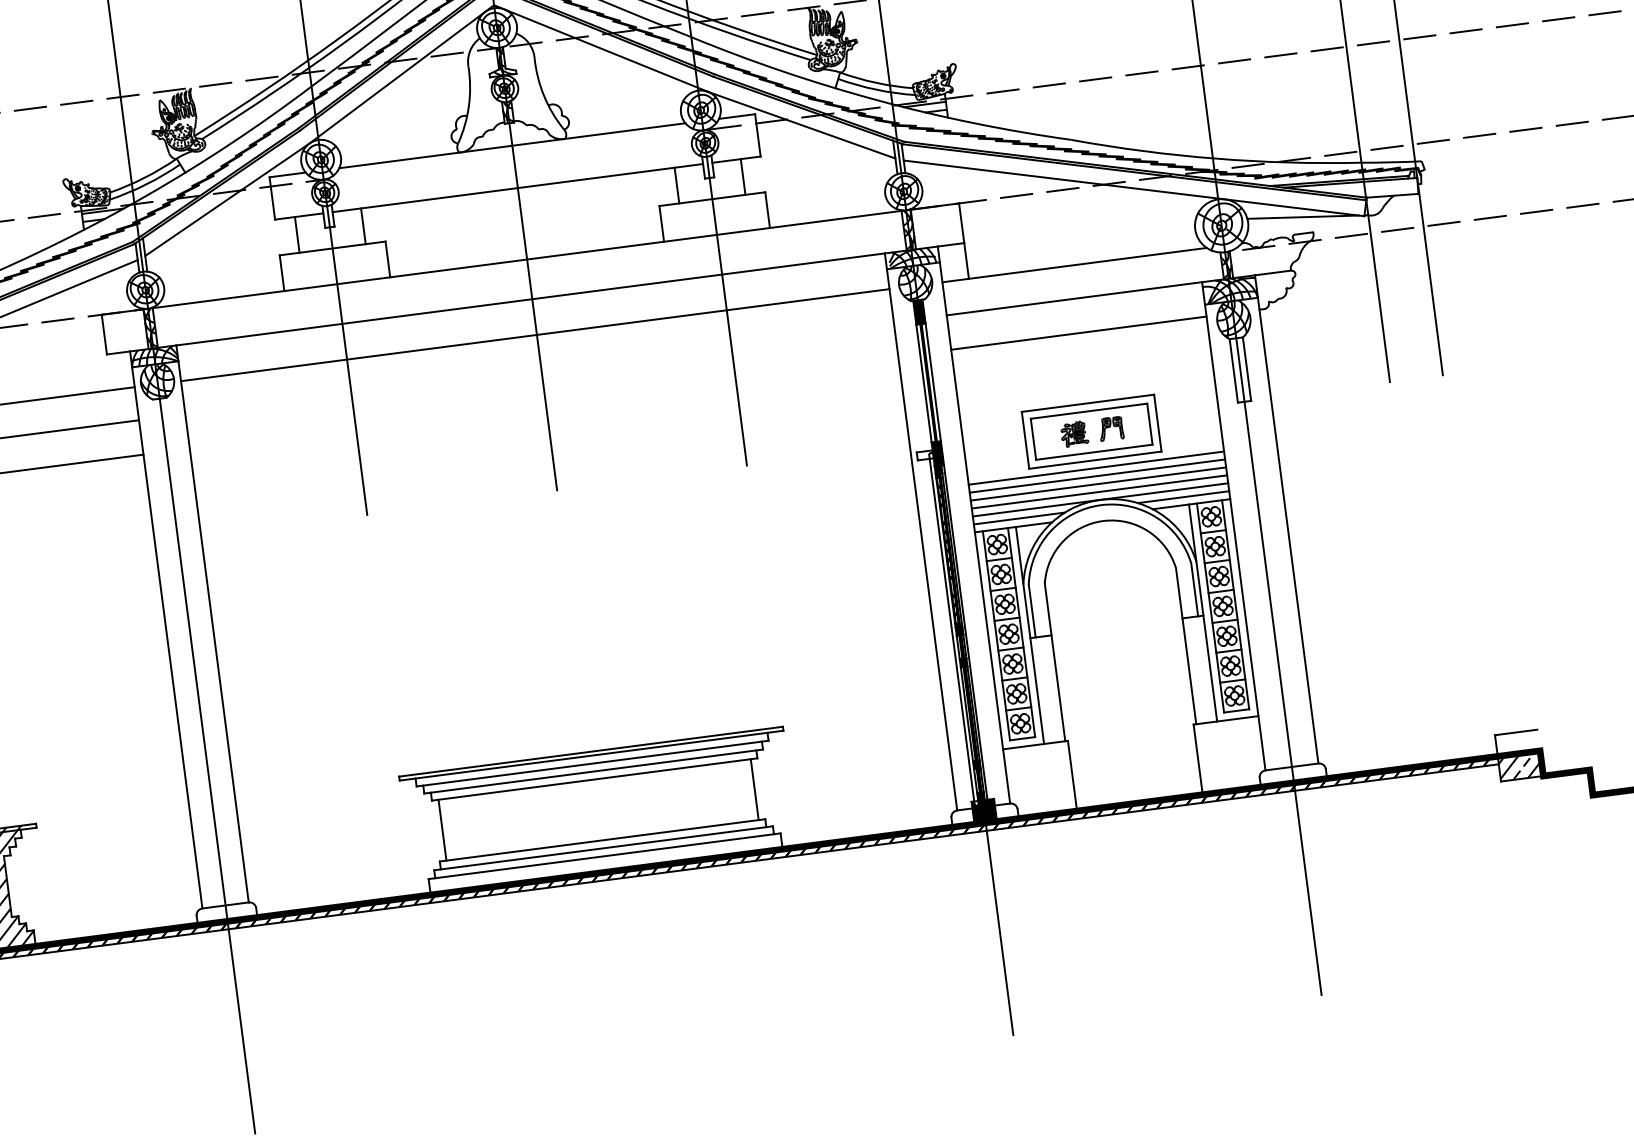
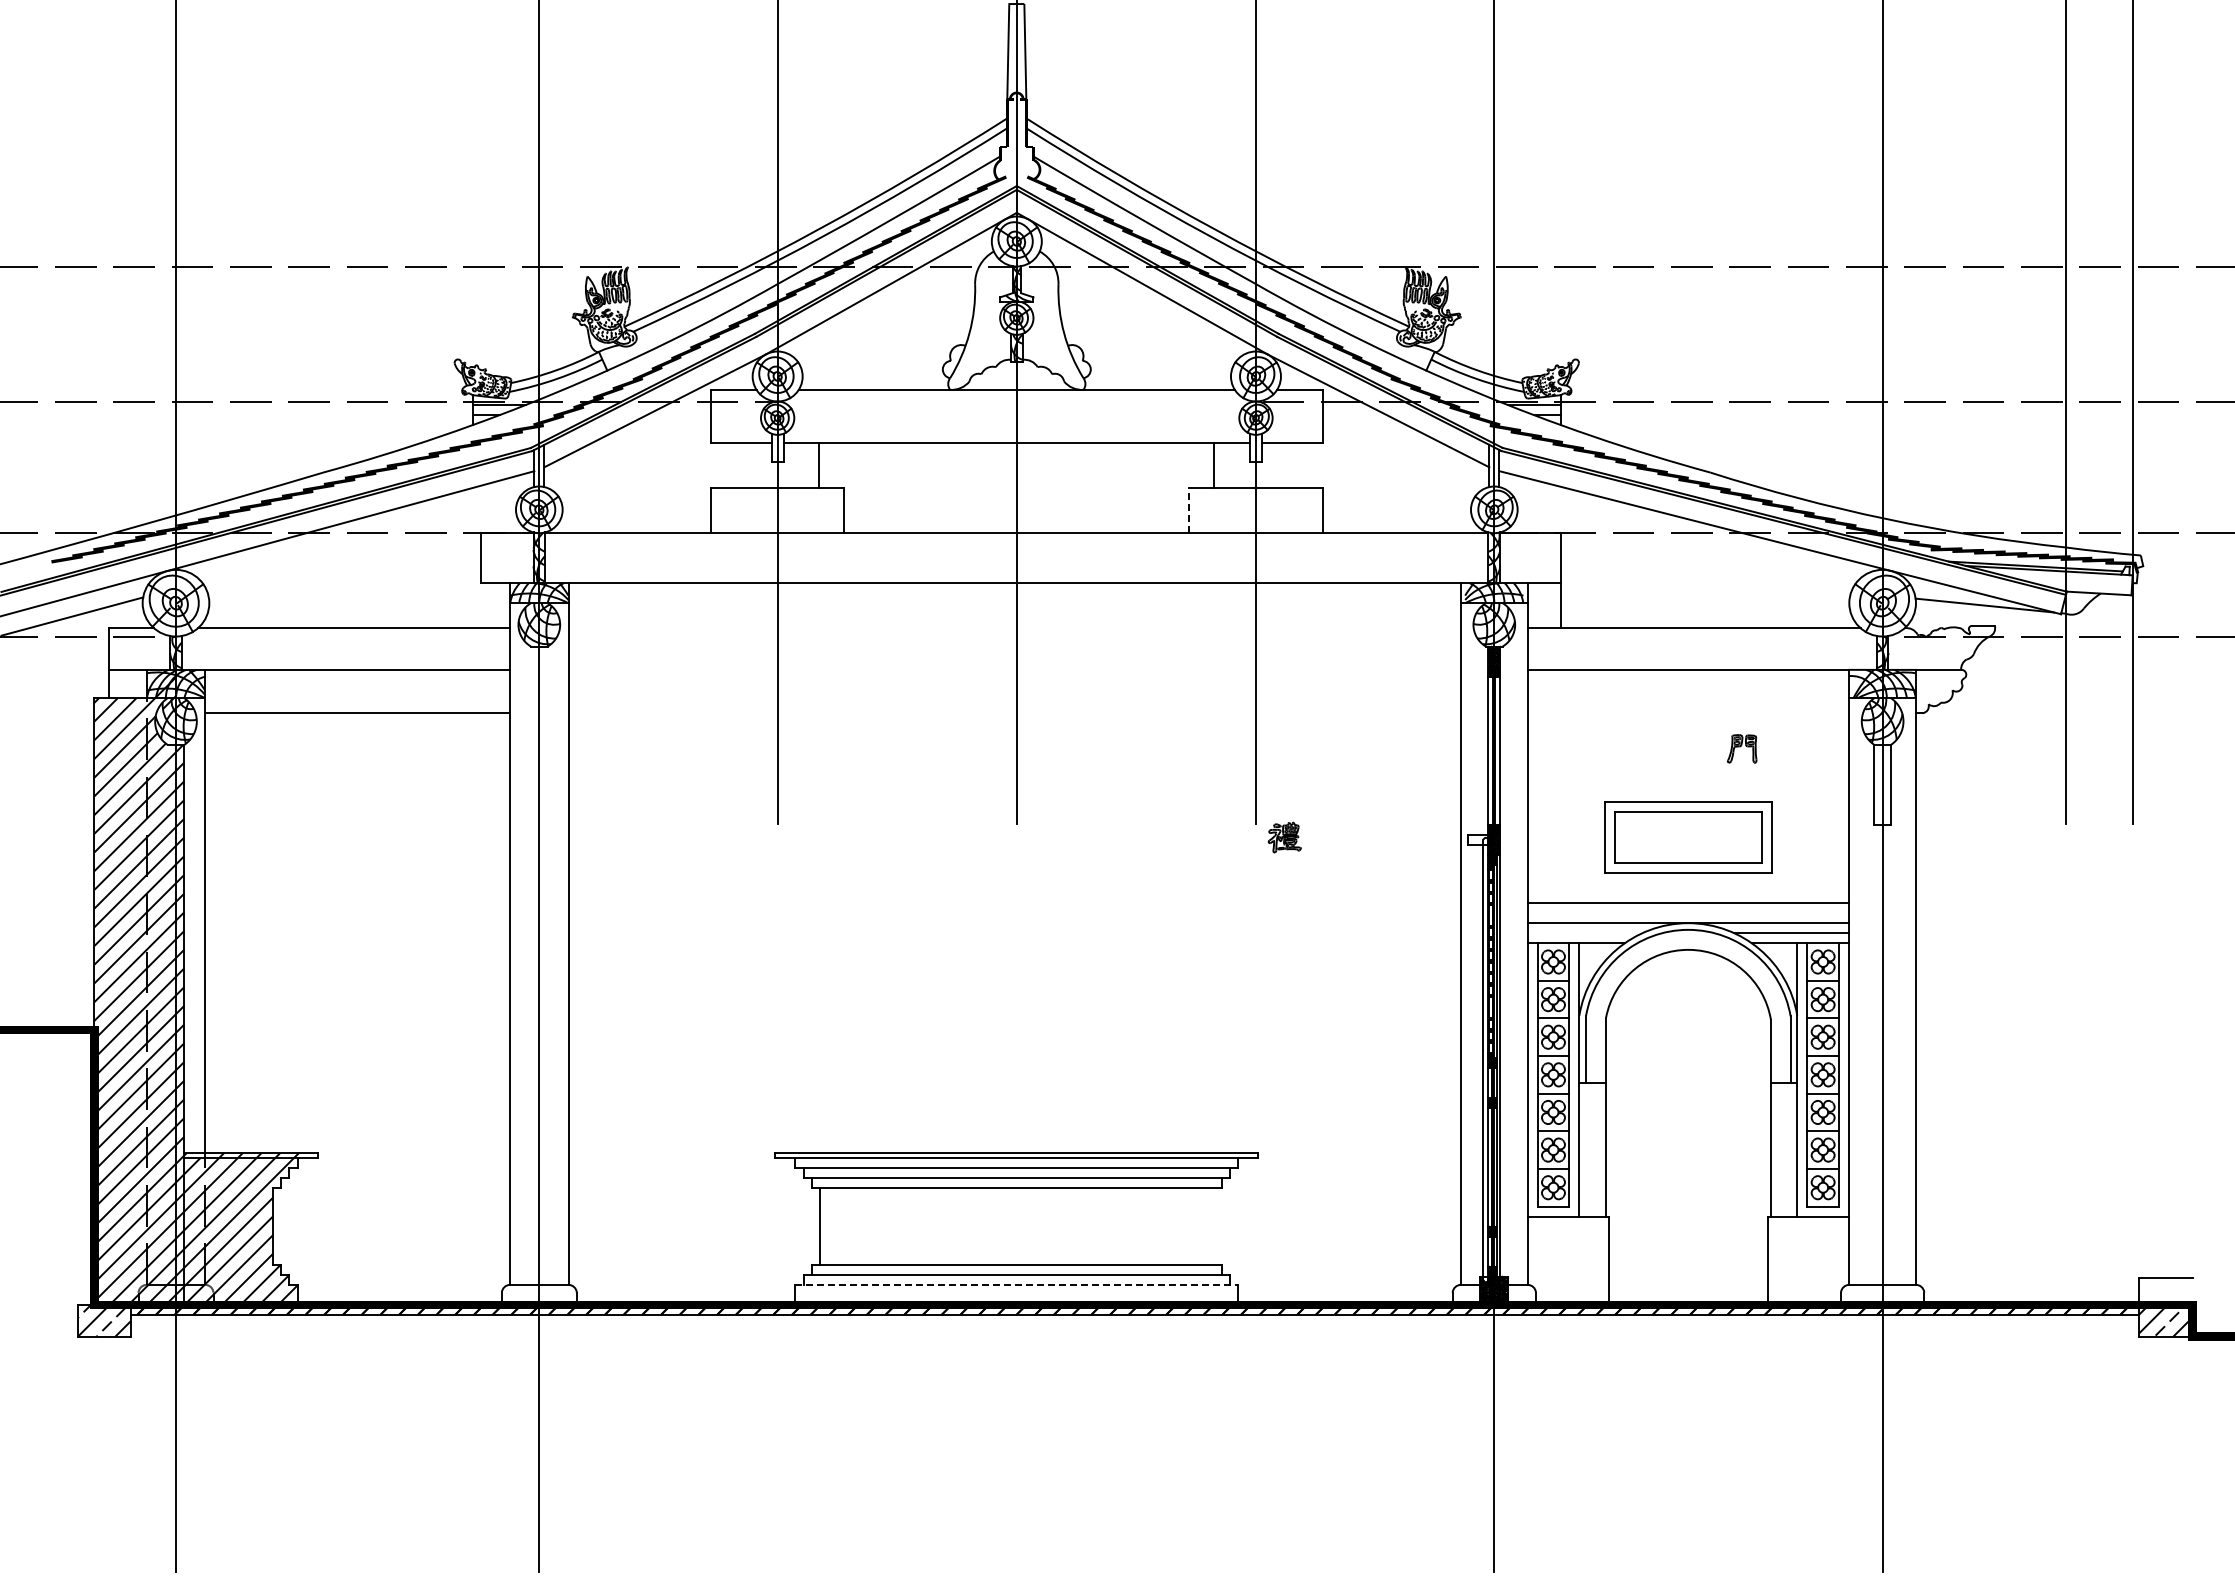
line: (742, 176) -> (1297, 465), removed
line: (661, 223) -> (1189, 510), solid -> dashed
line: (296, 234) -> (735, 465), removed
line: (1078, 333) -> (1688, 713), removed
line: (535, 335) -> (1014, 628), removed
part: (1111, 428) -> (1742, 748), moved
part: (1074, 434) -> (1284, 837), moved
line: (1096, 468) -> (1688, 883), removed
line: (1097, 476) -> (1688, 893), removed
line: (1099, 492) -> (1688, 913), removed
line: (1019, 518) -> (1584, 933), removed
line: (754, 789) -> (1213, 1226), removed
line: (604, 855) -> (1016, 1284), solid -> dashed

